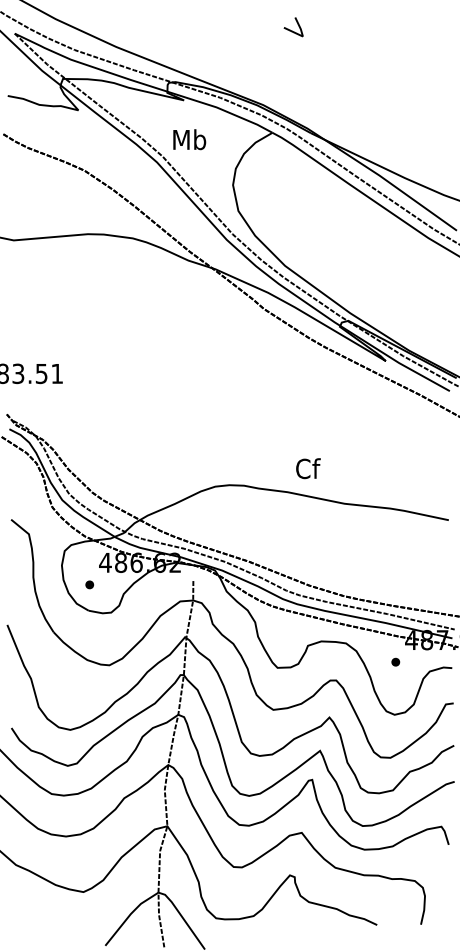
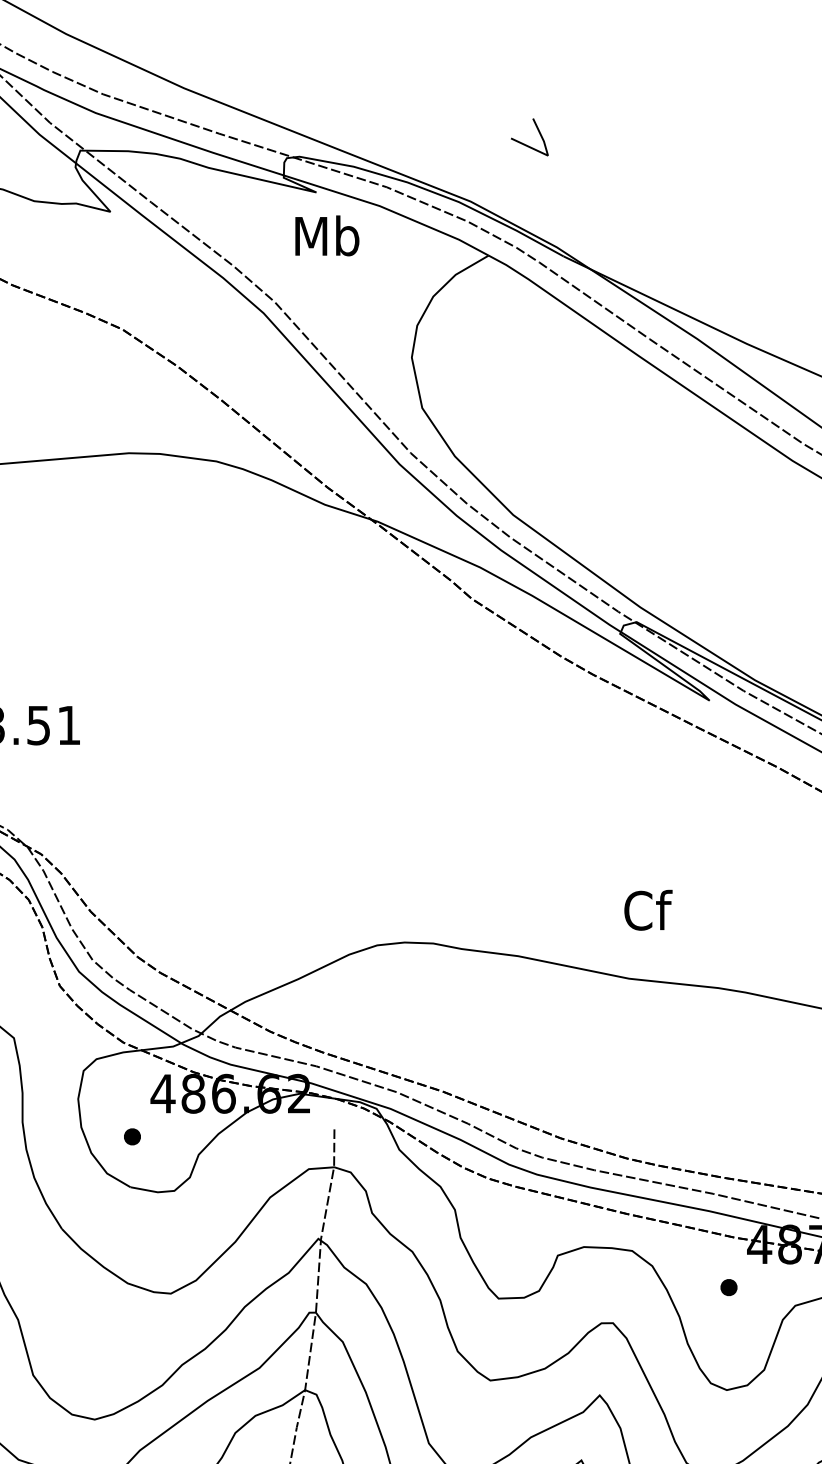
line: (292, 30) -> (527, 143), moved
text: (189, 139) -> (326, 235), moved
text: (308, 468) -> (648, 909), moved

